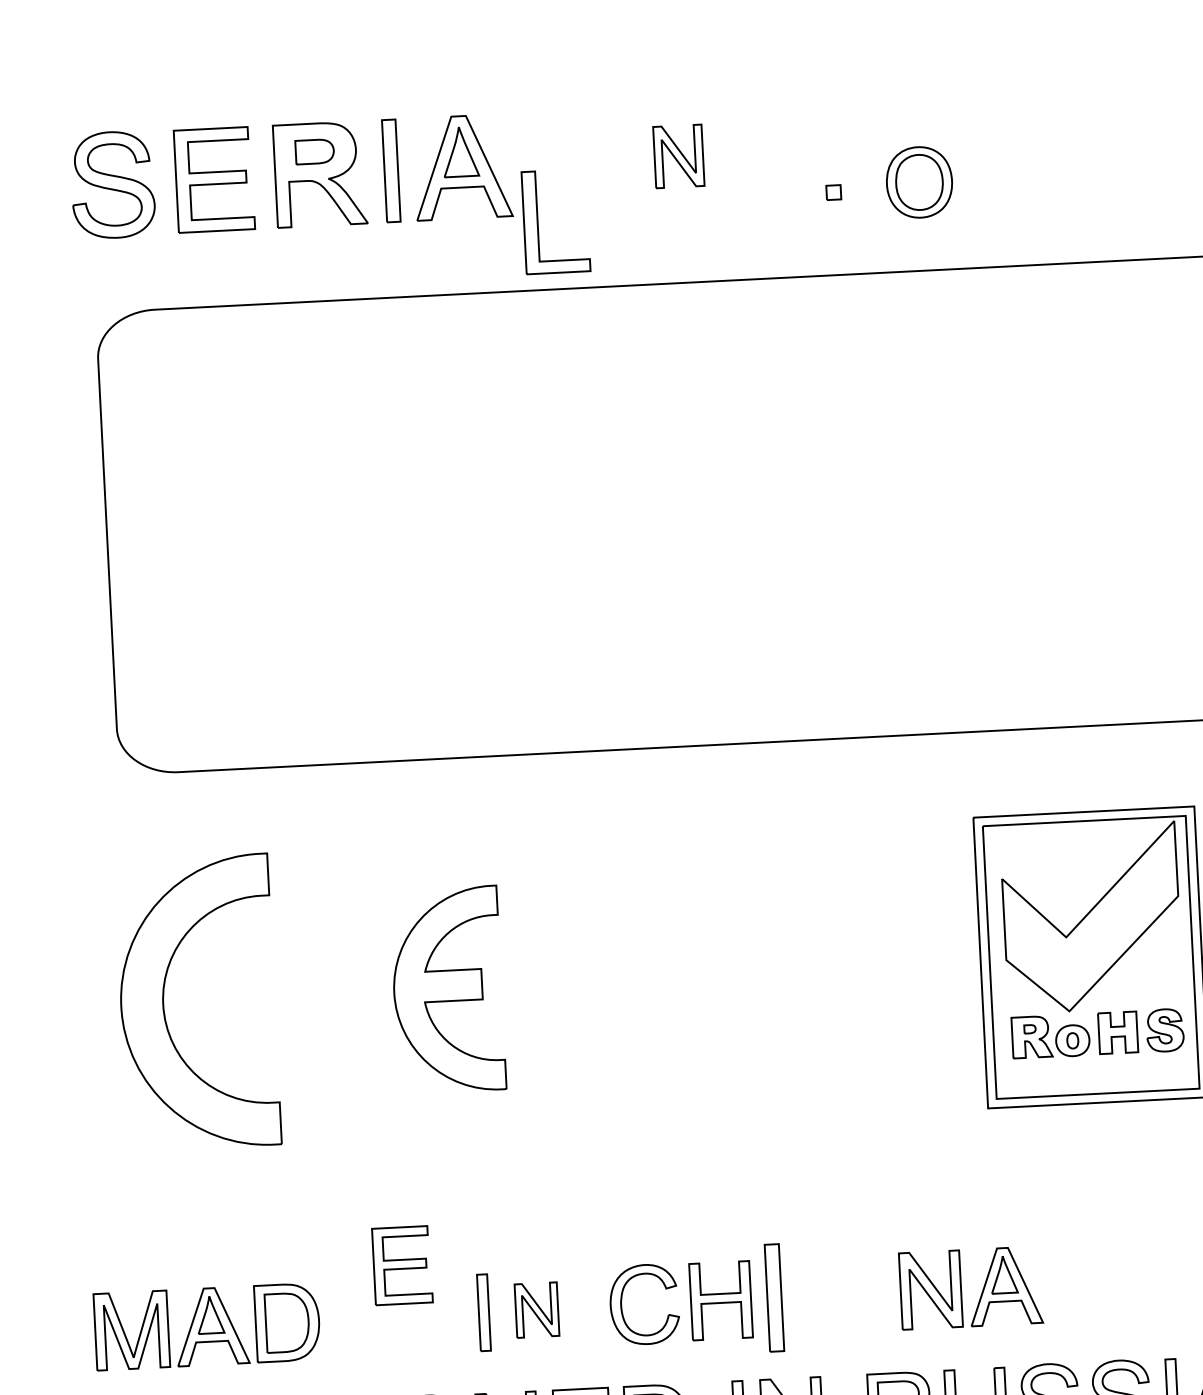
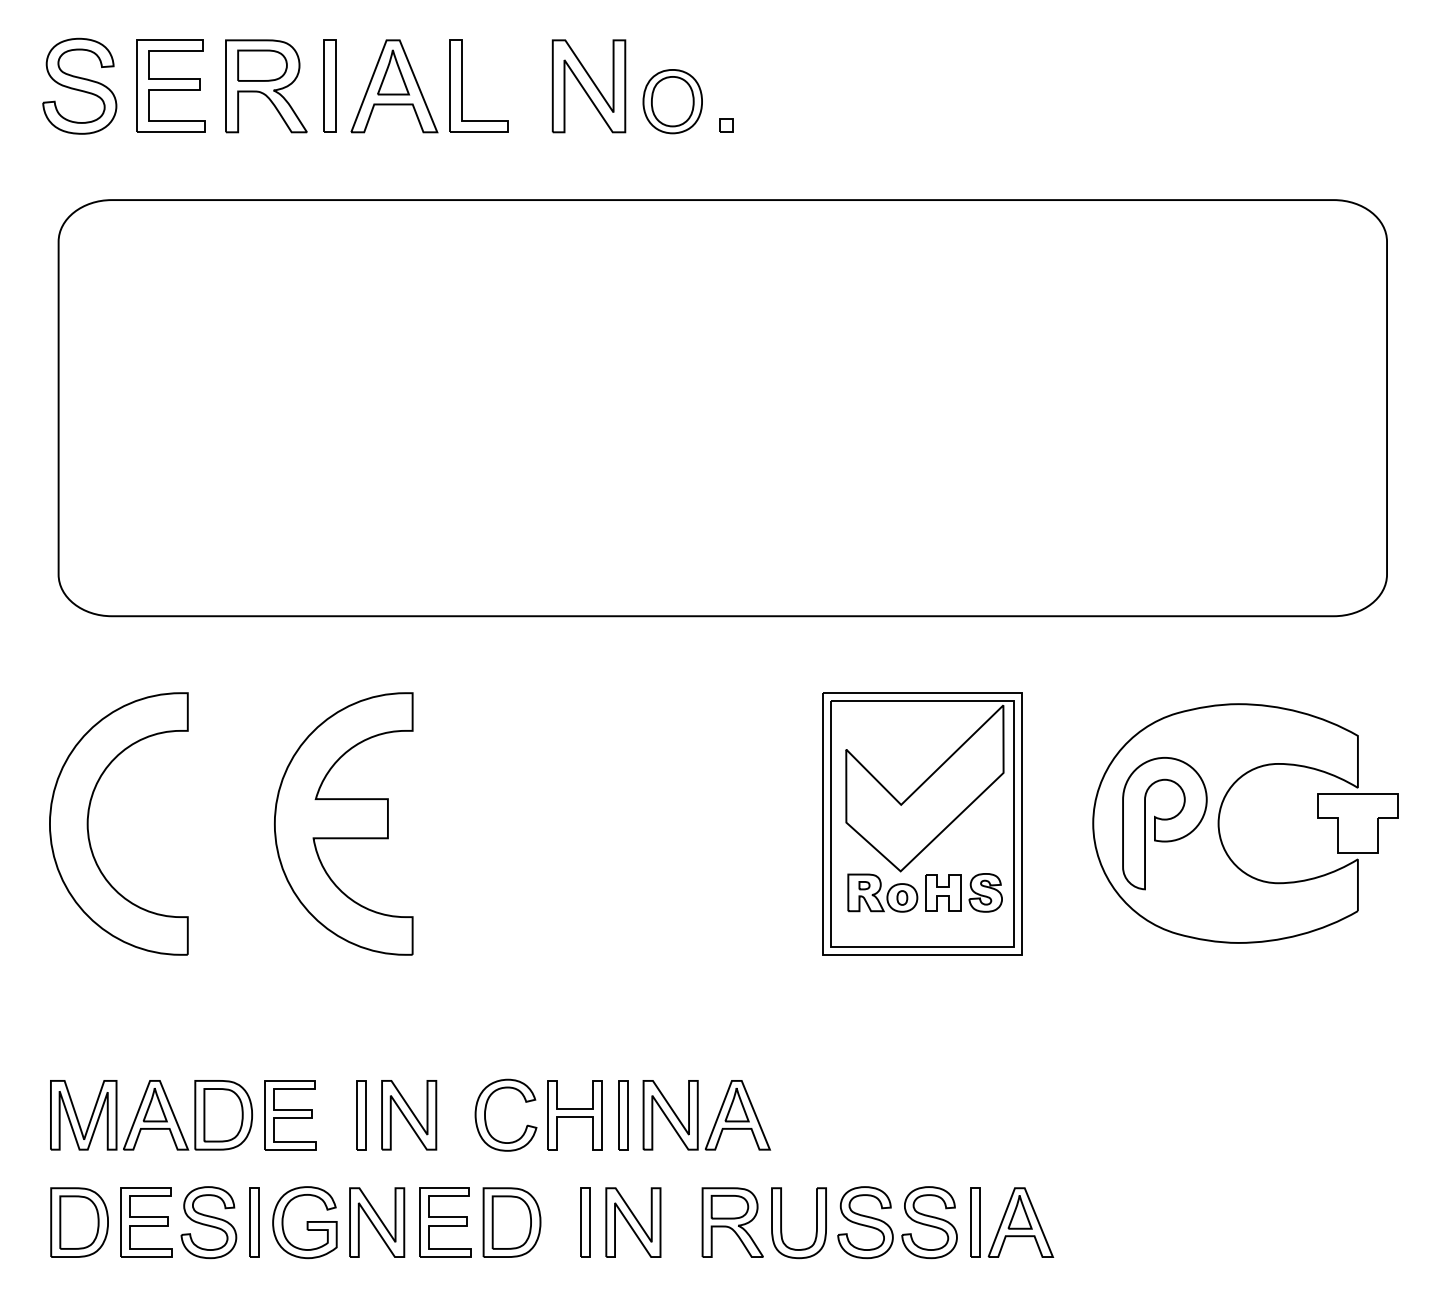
part: (314, 151) -> (262, 65), size x1.43
part: (678, 156) -> (588, 86), size x1.67
part: (919, 182) -> (672, 101), moved
part: (537, 221) -> (462, 85), moved
part: (447, 989) -> (343, 823), size x1.43
part: (402, 1265) -> (290, 1115), moved
part: (961, 1288) -> (698, 1115), moved
part: (775, 1298) -> (623, 1115), size x0.71
part: (537, 1310) -> (409, 1115), size x1.43
part: (207, 1327) -> (151, 1115), moved

